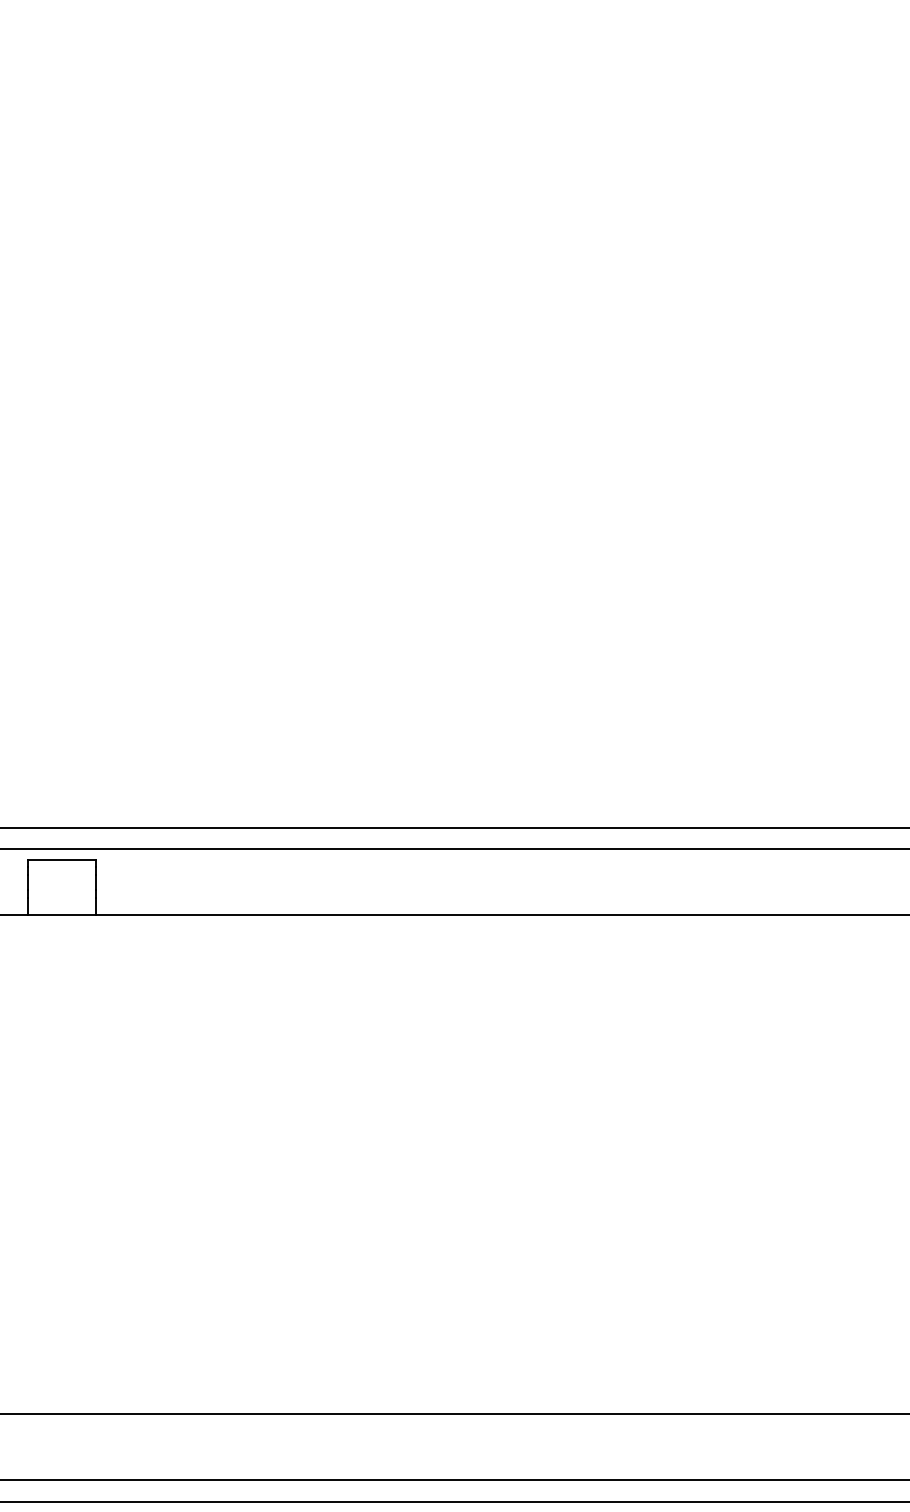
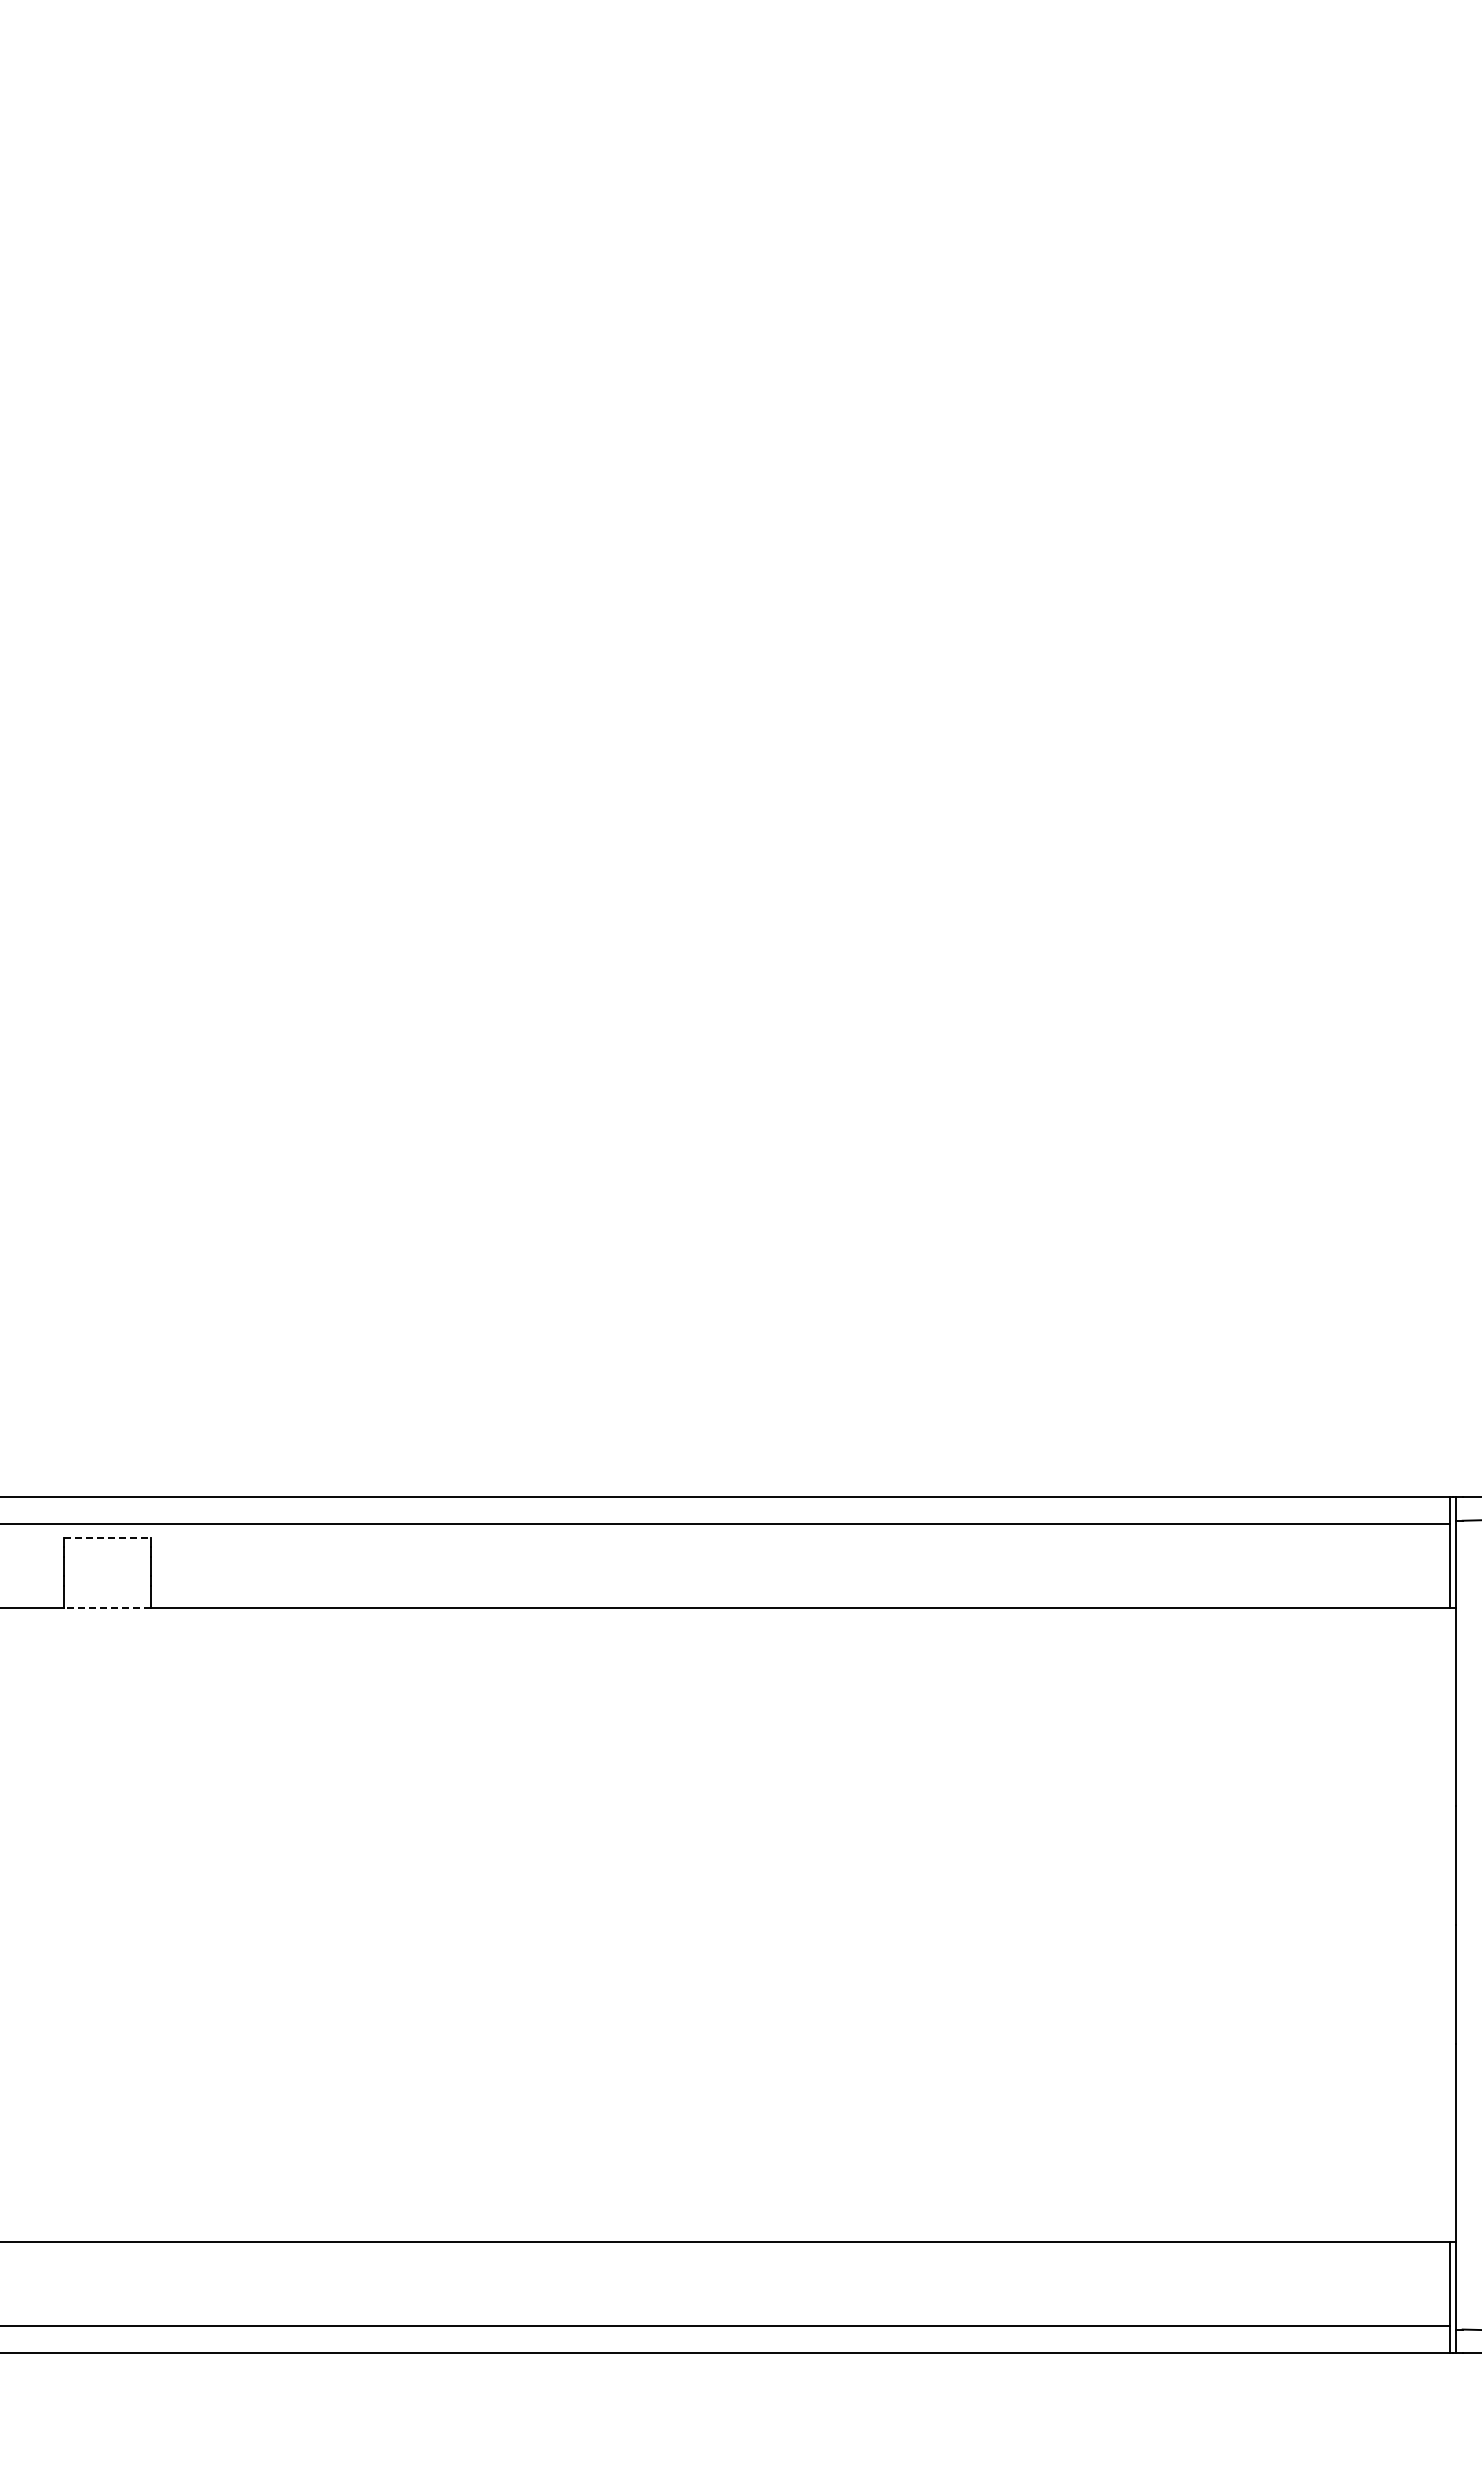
line: (62, 860) -> (107, 1538), solid -> dashed
line: (61, 915) -> (106, 1608), solid -> dashed

